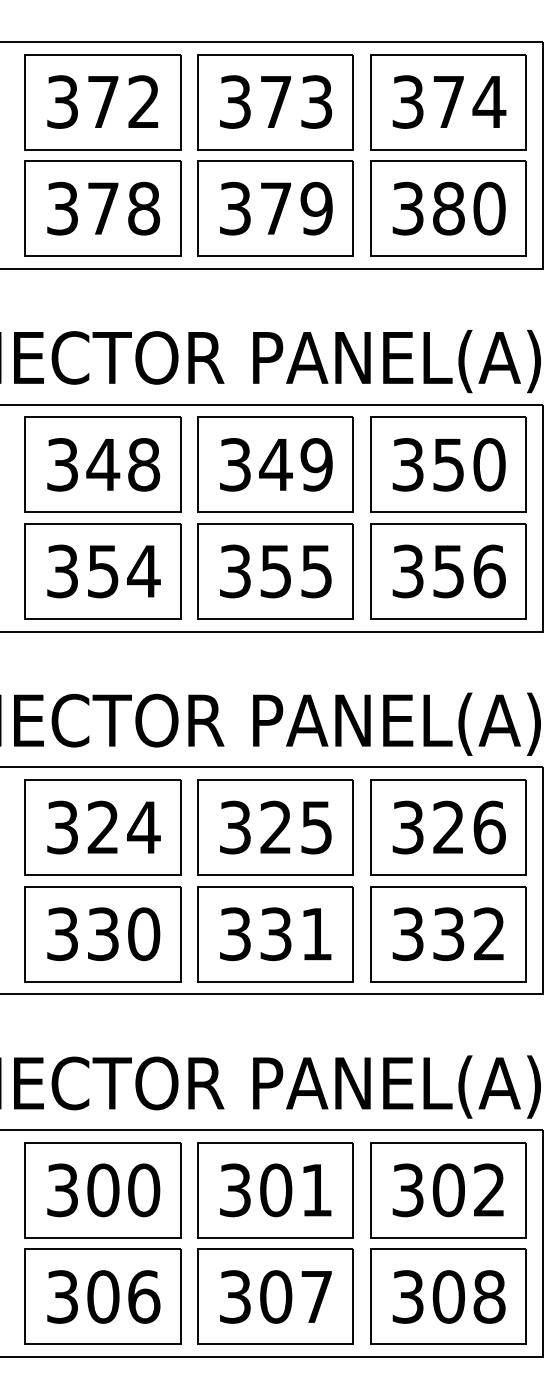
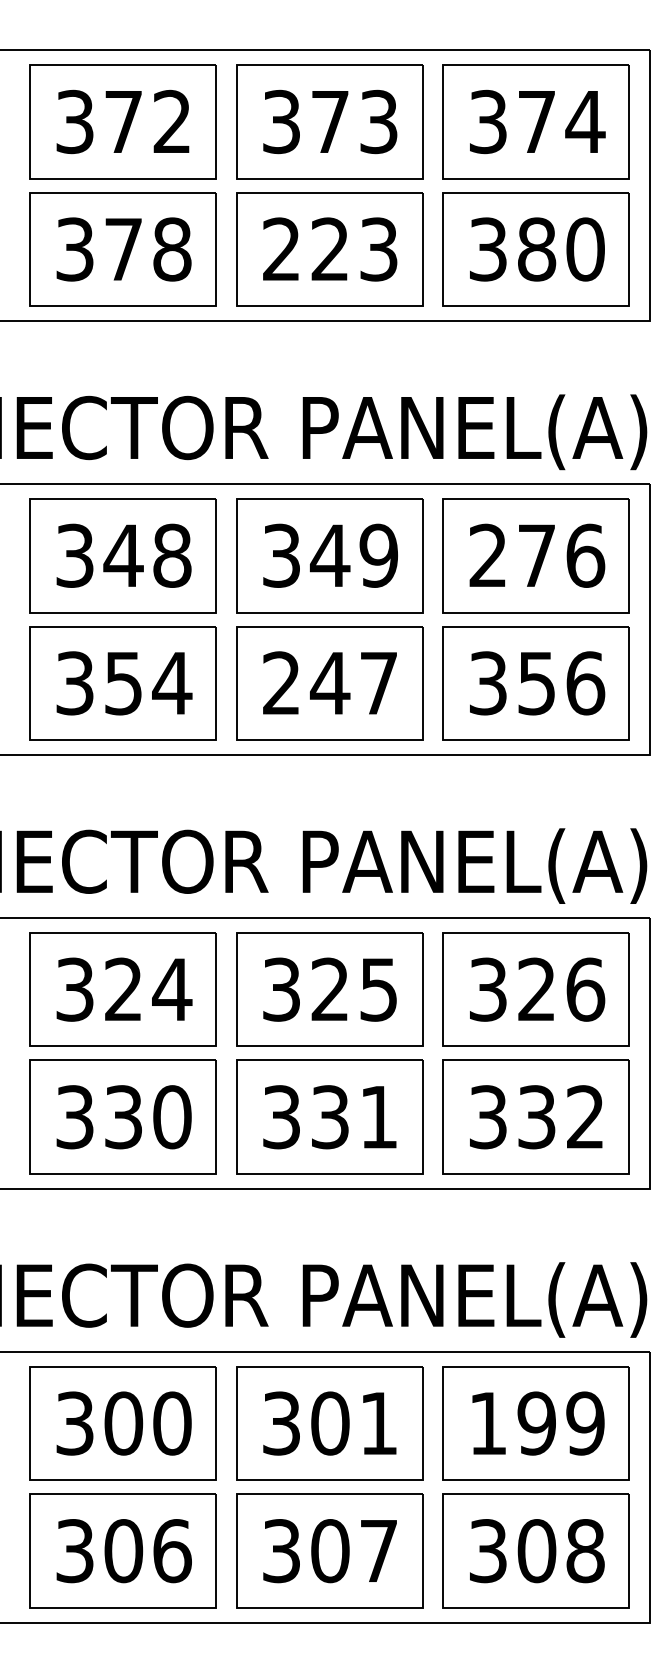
text: (275, 208) -> (329, 249), 379 -> 223
text: (448, 464) -> (536, 555), 350 -> 276
text: (275, 571) -> (329, 683), 355 -> 247
text: (448, 1190) -> (536, 1423), 302 -> 199

